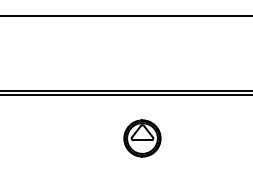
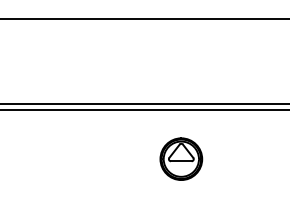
part: (142, 137) -> (181, 158), moved

